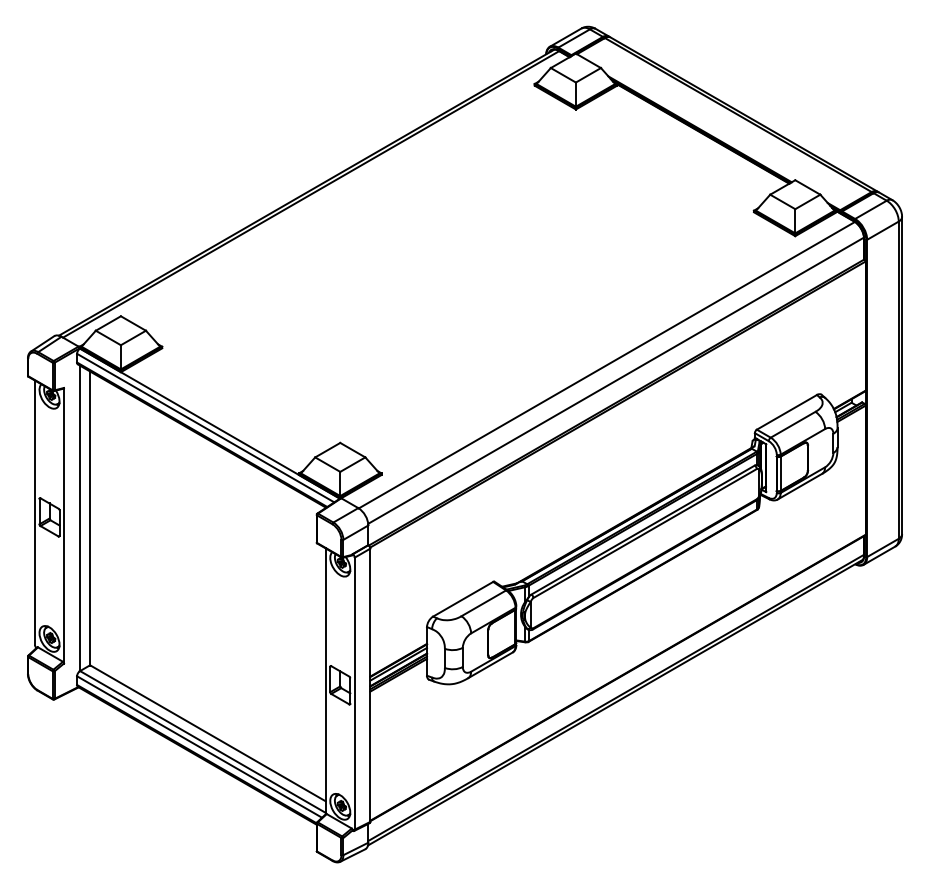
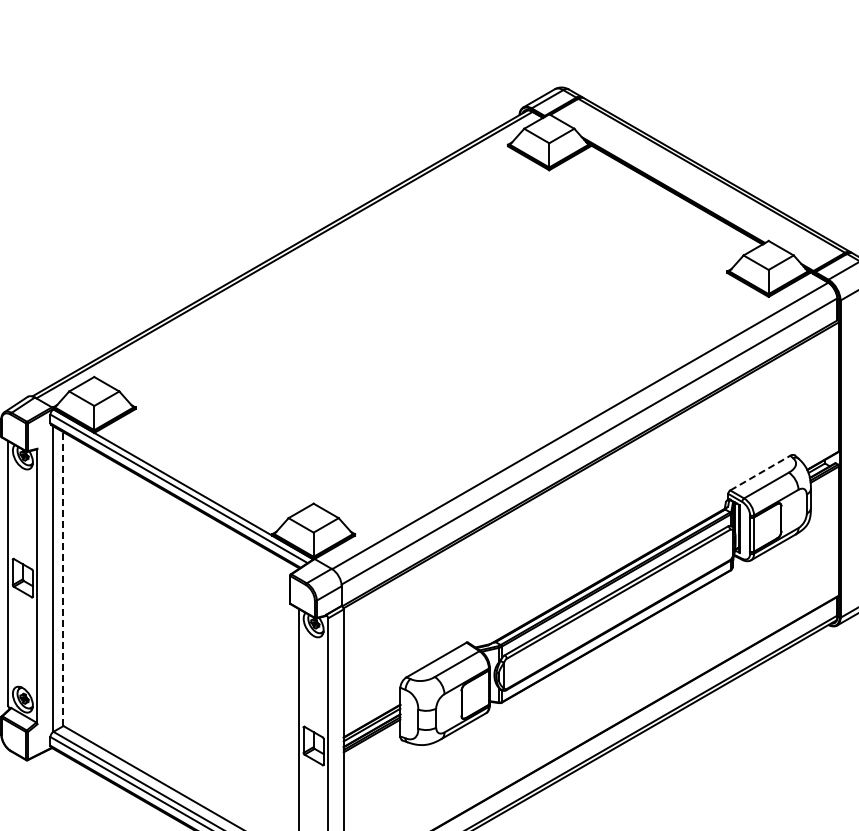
line: (786, 412) -> (759, 473), solid -> dashed
line: (89, 517) -> (62, 578), solid -> dashed

